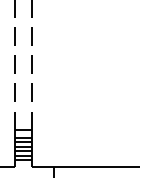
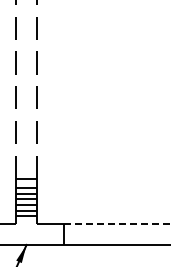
line: (96, 166) -> (117, 224), solid -> dashed

